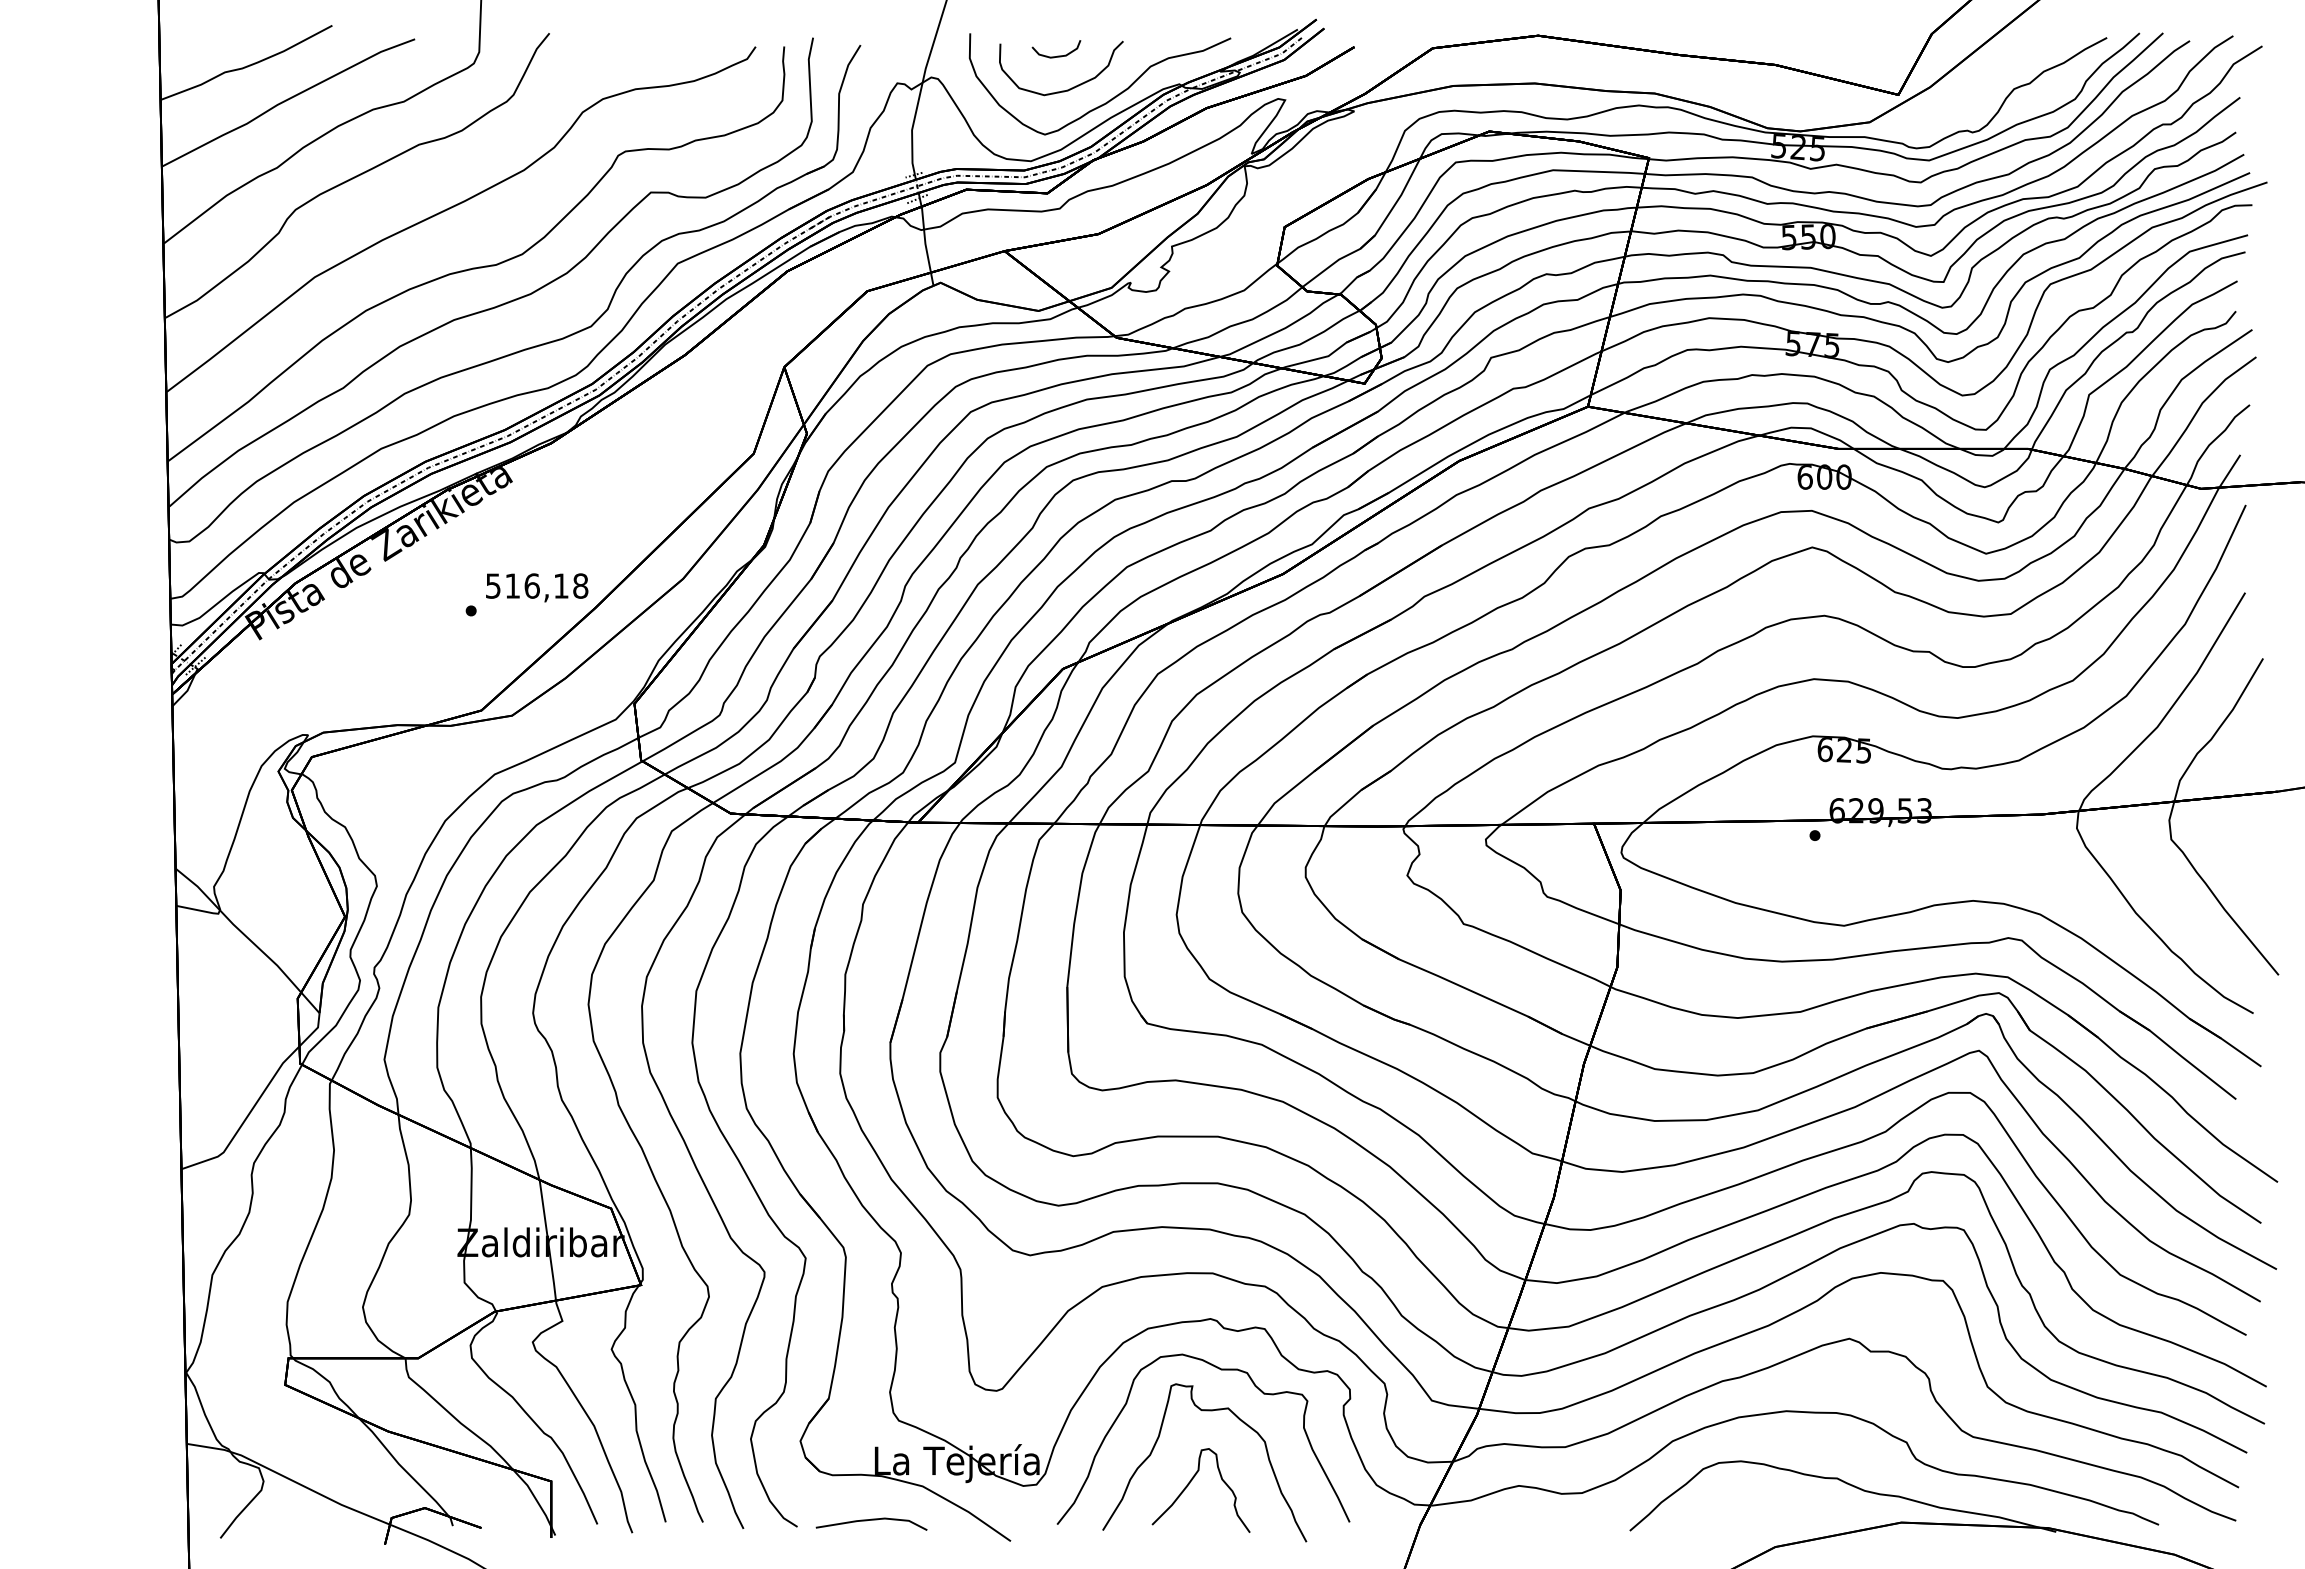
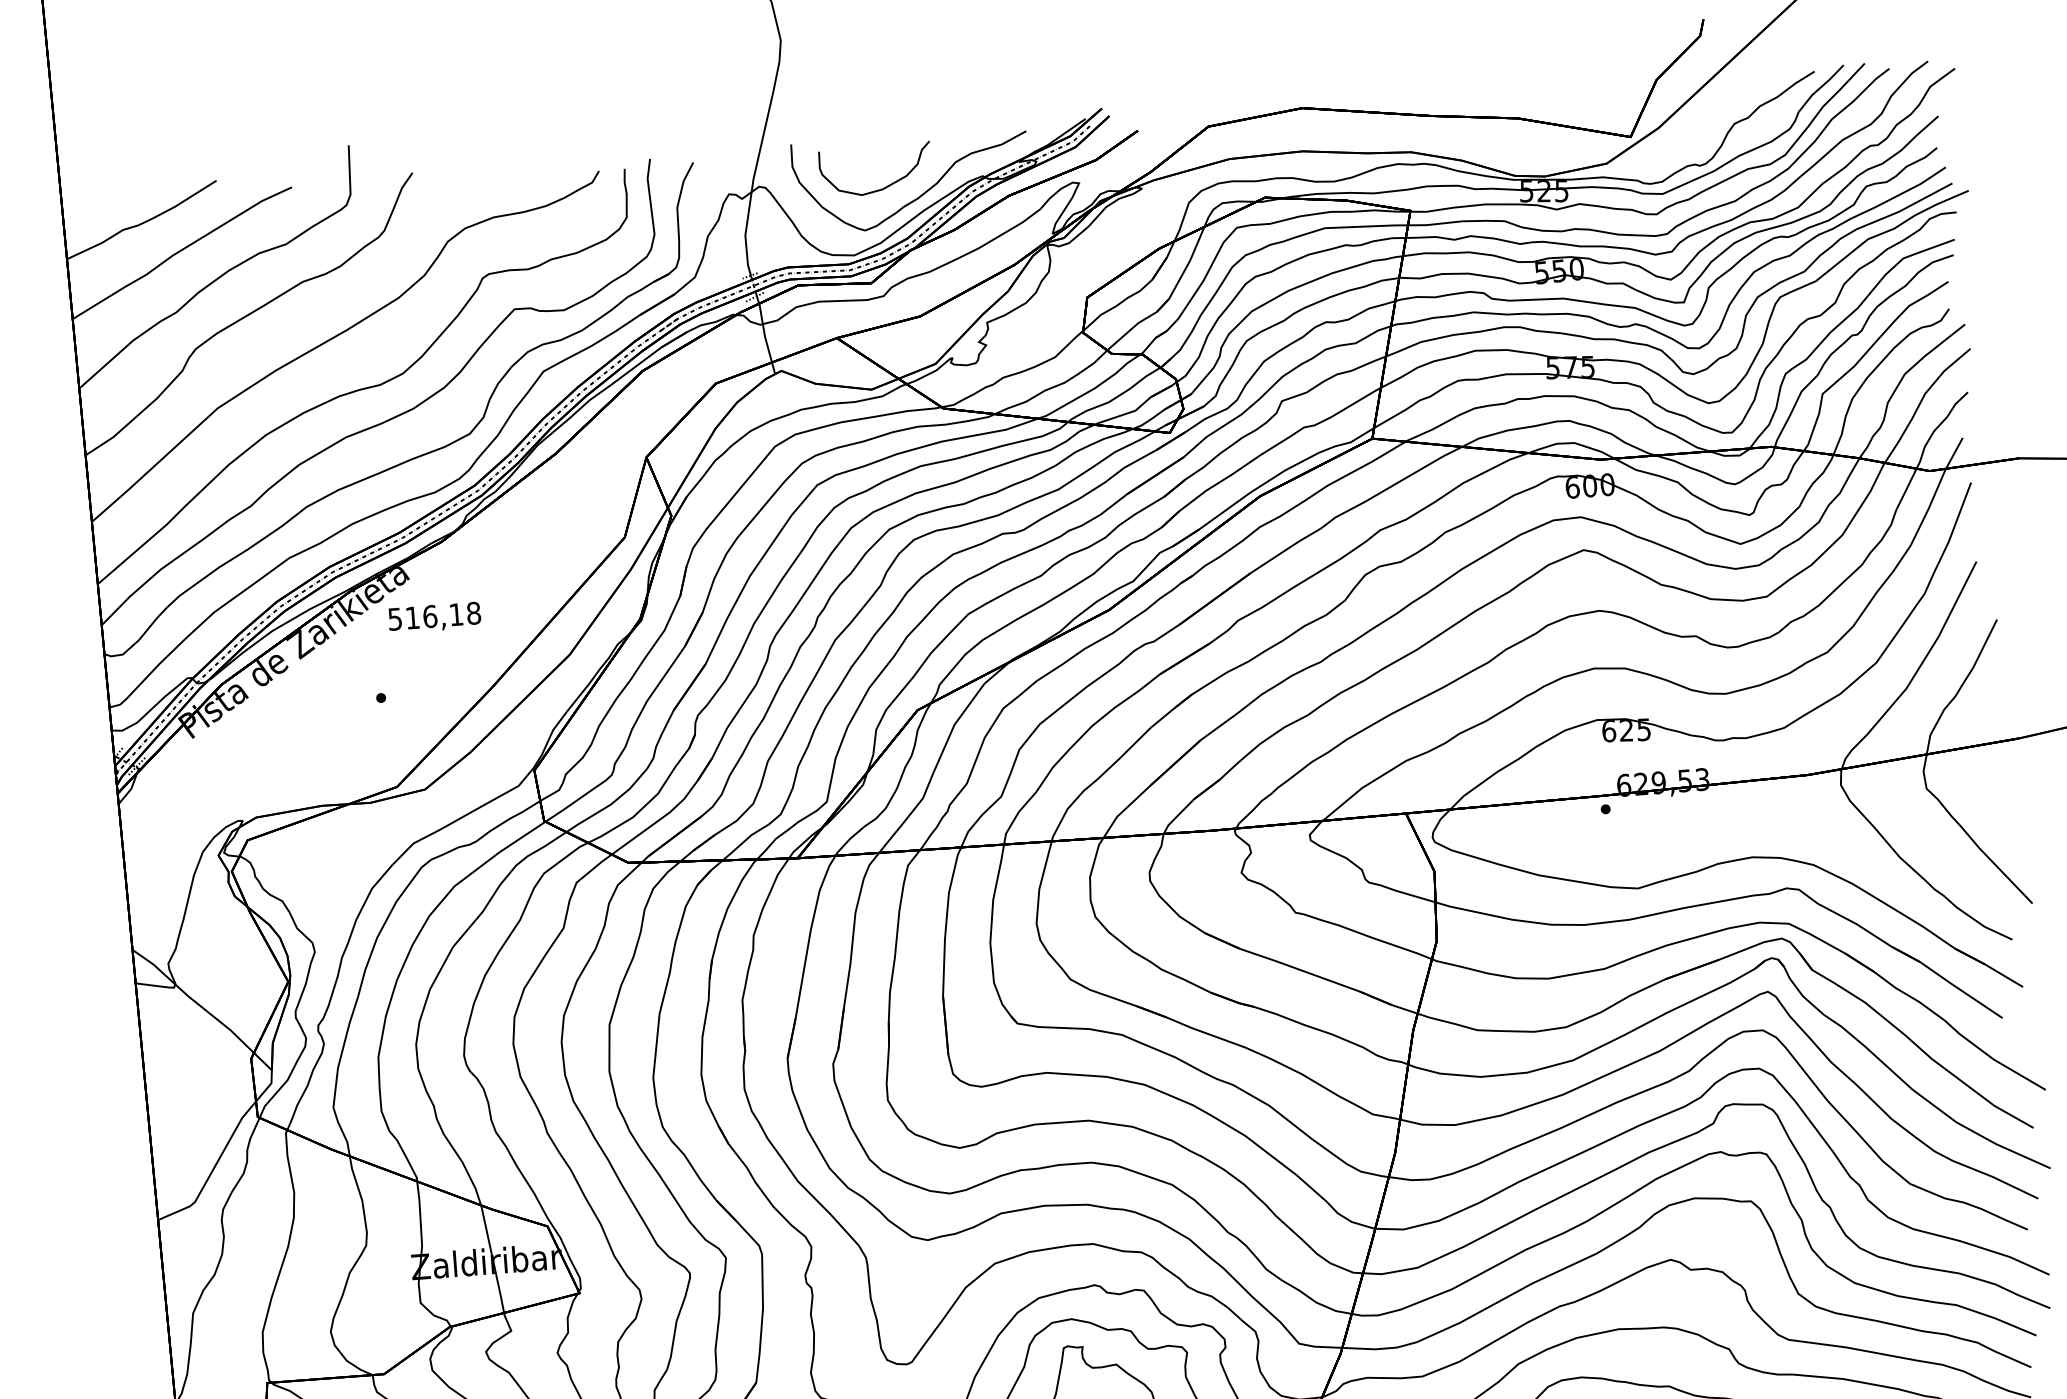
curve: (1057, 55) -> (871, 158), removed
text: (537, 587) -> (435, 617), moved

